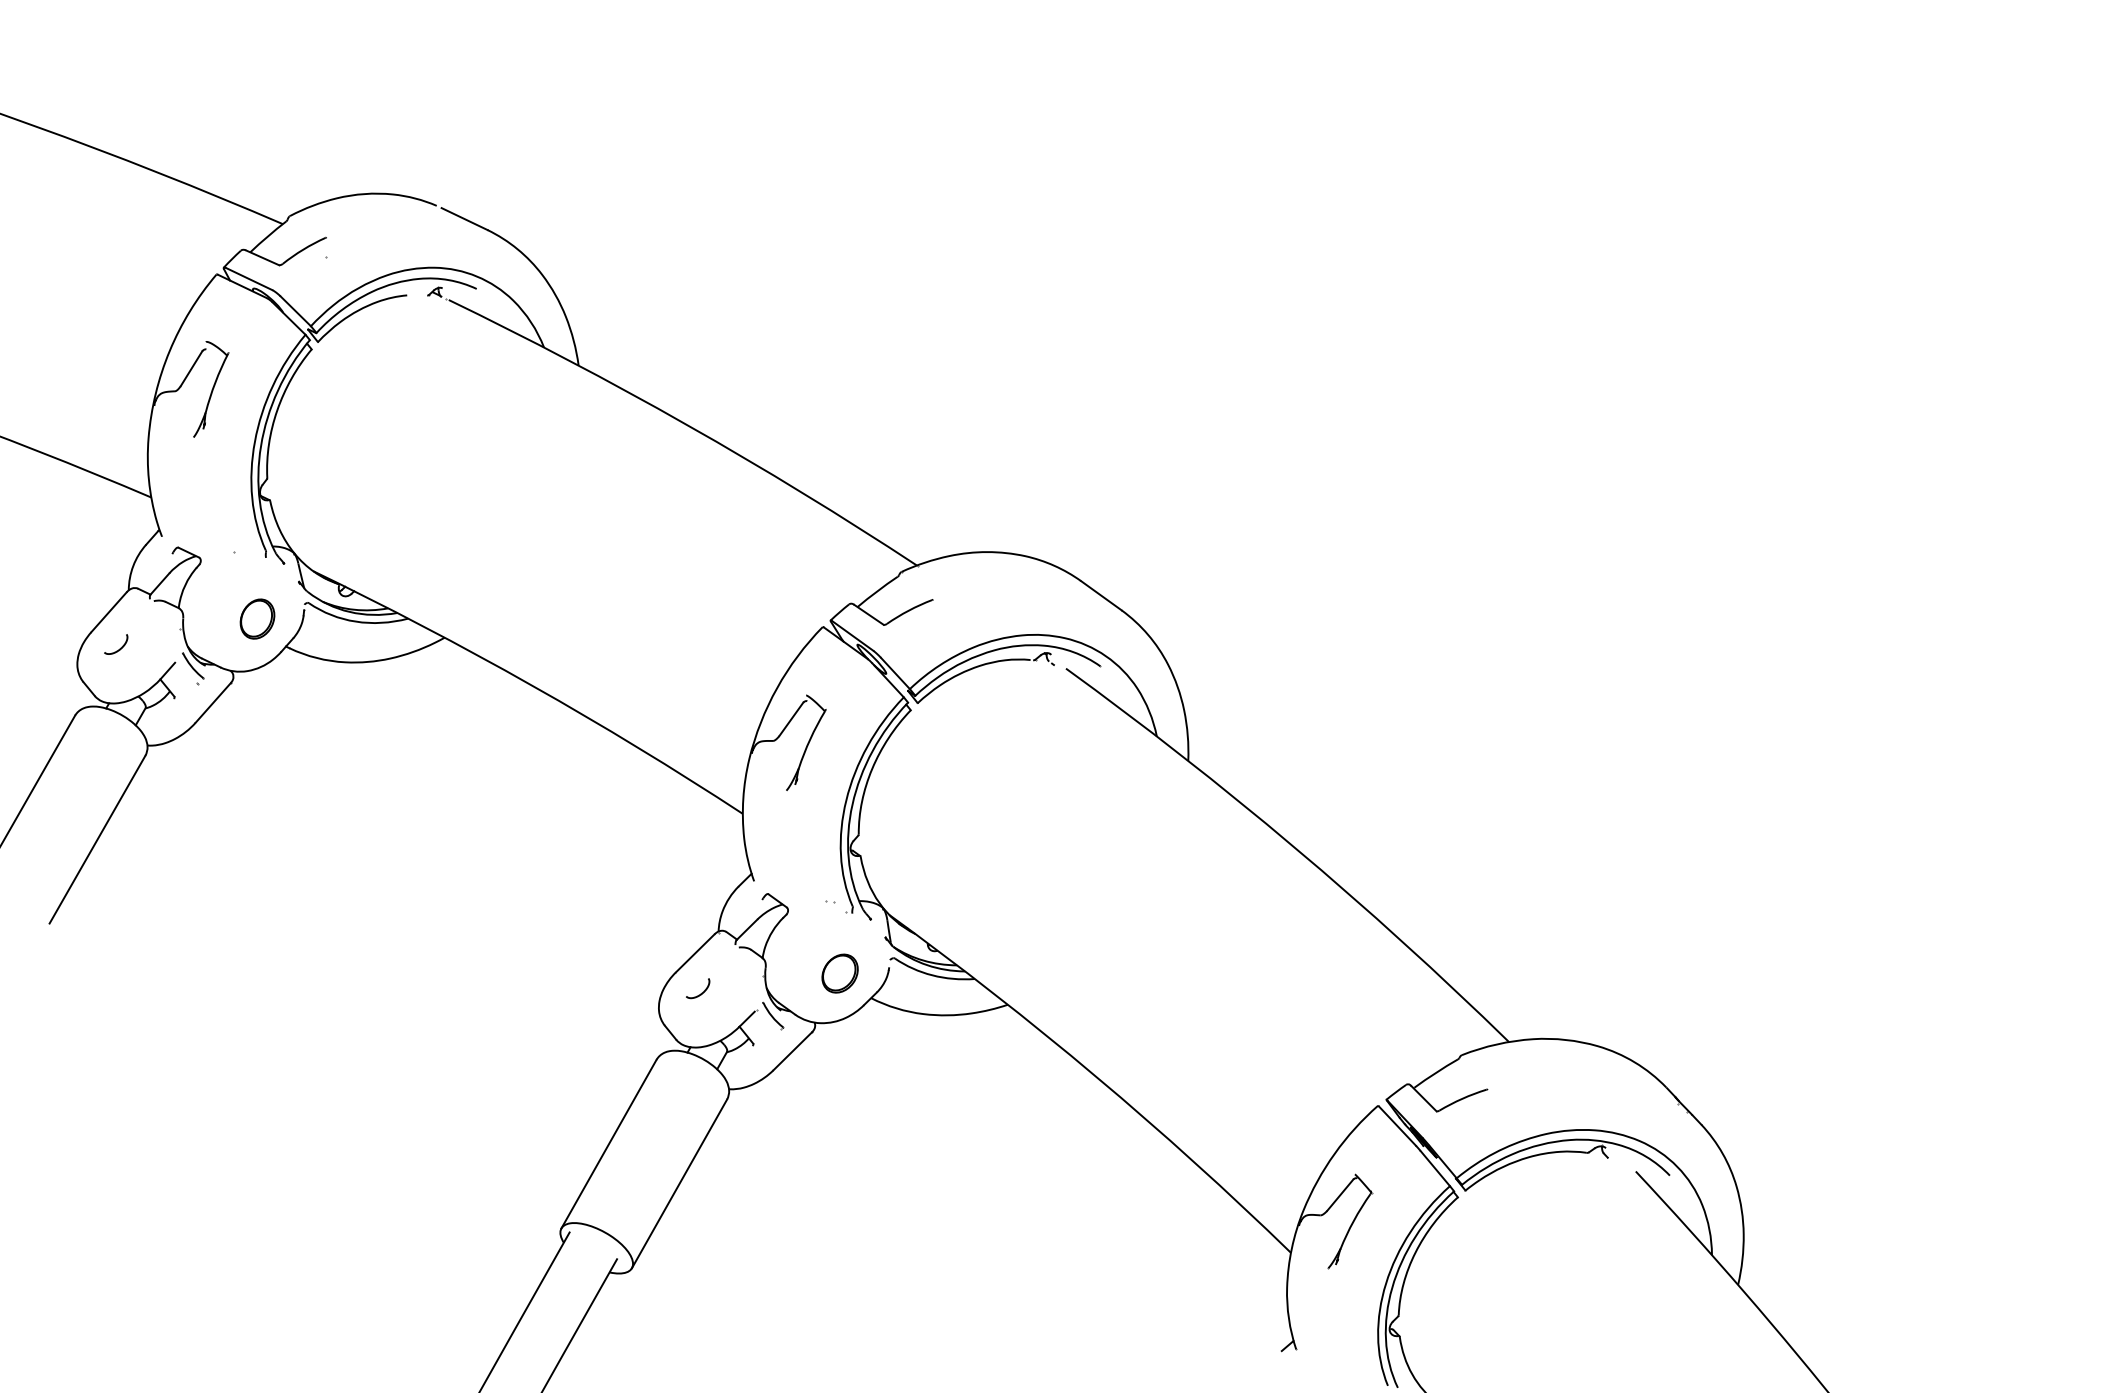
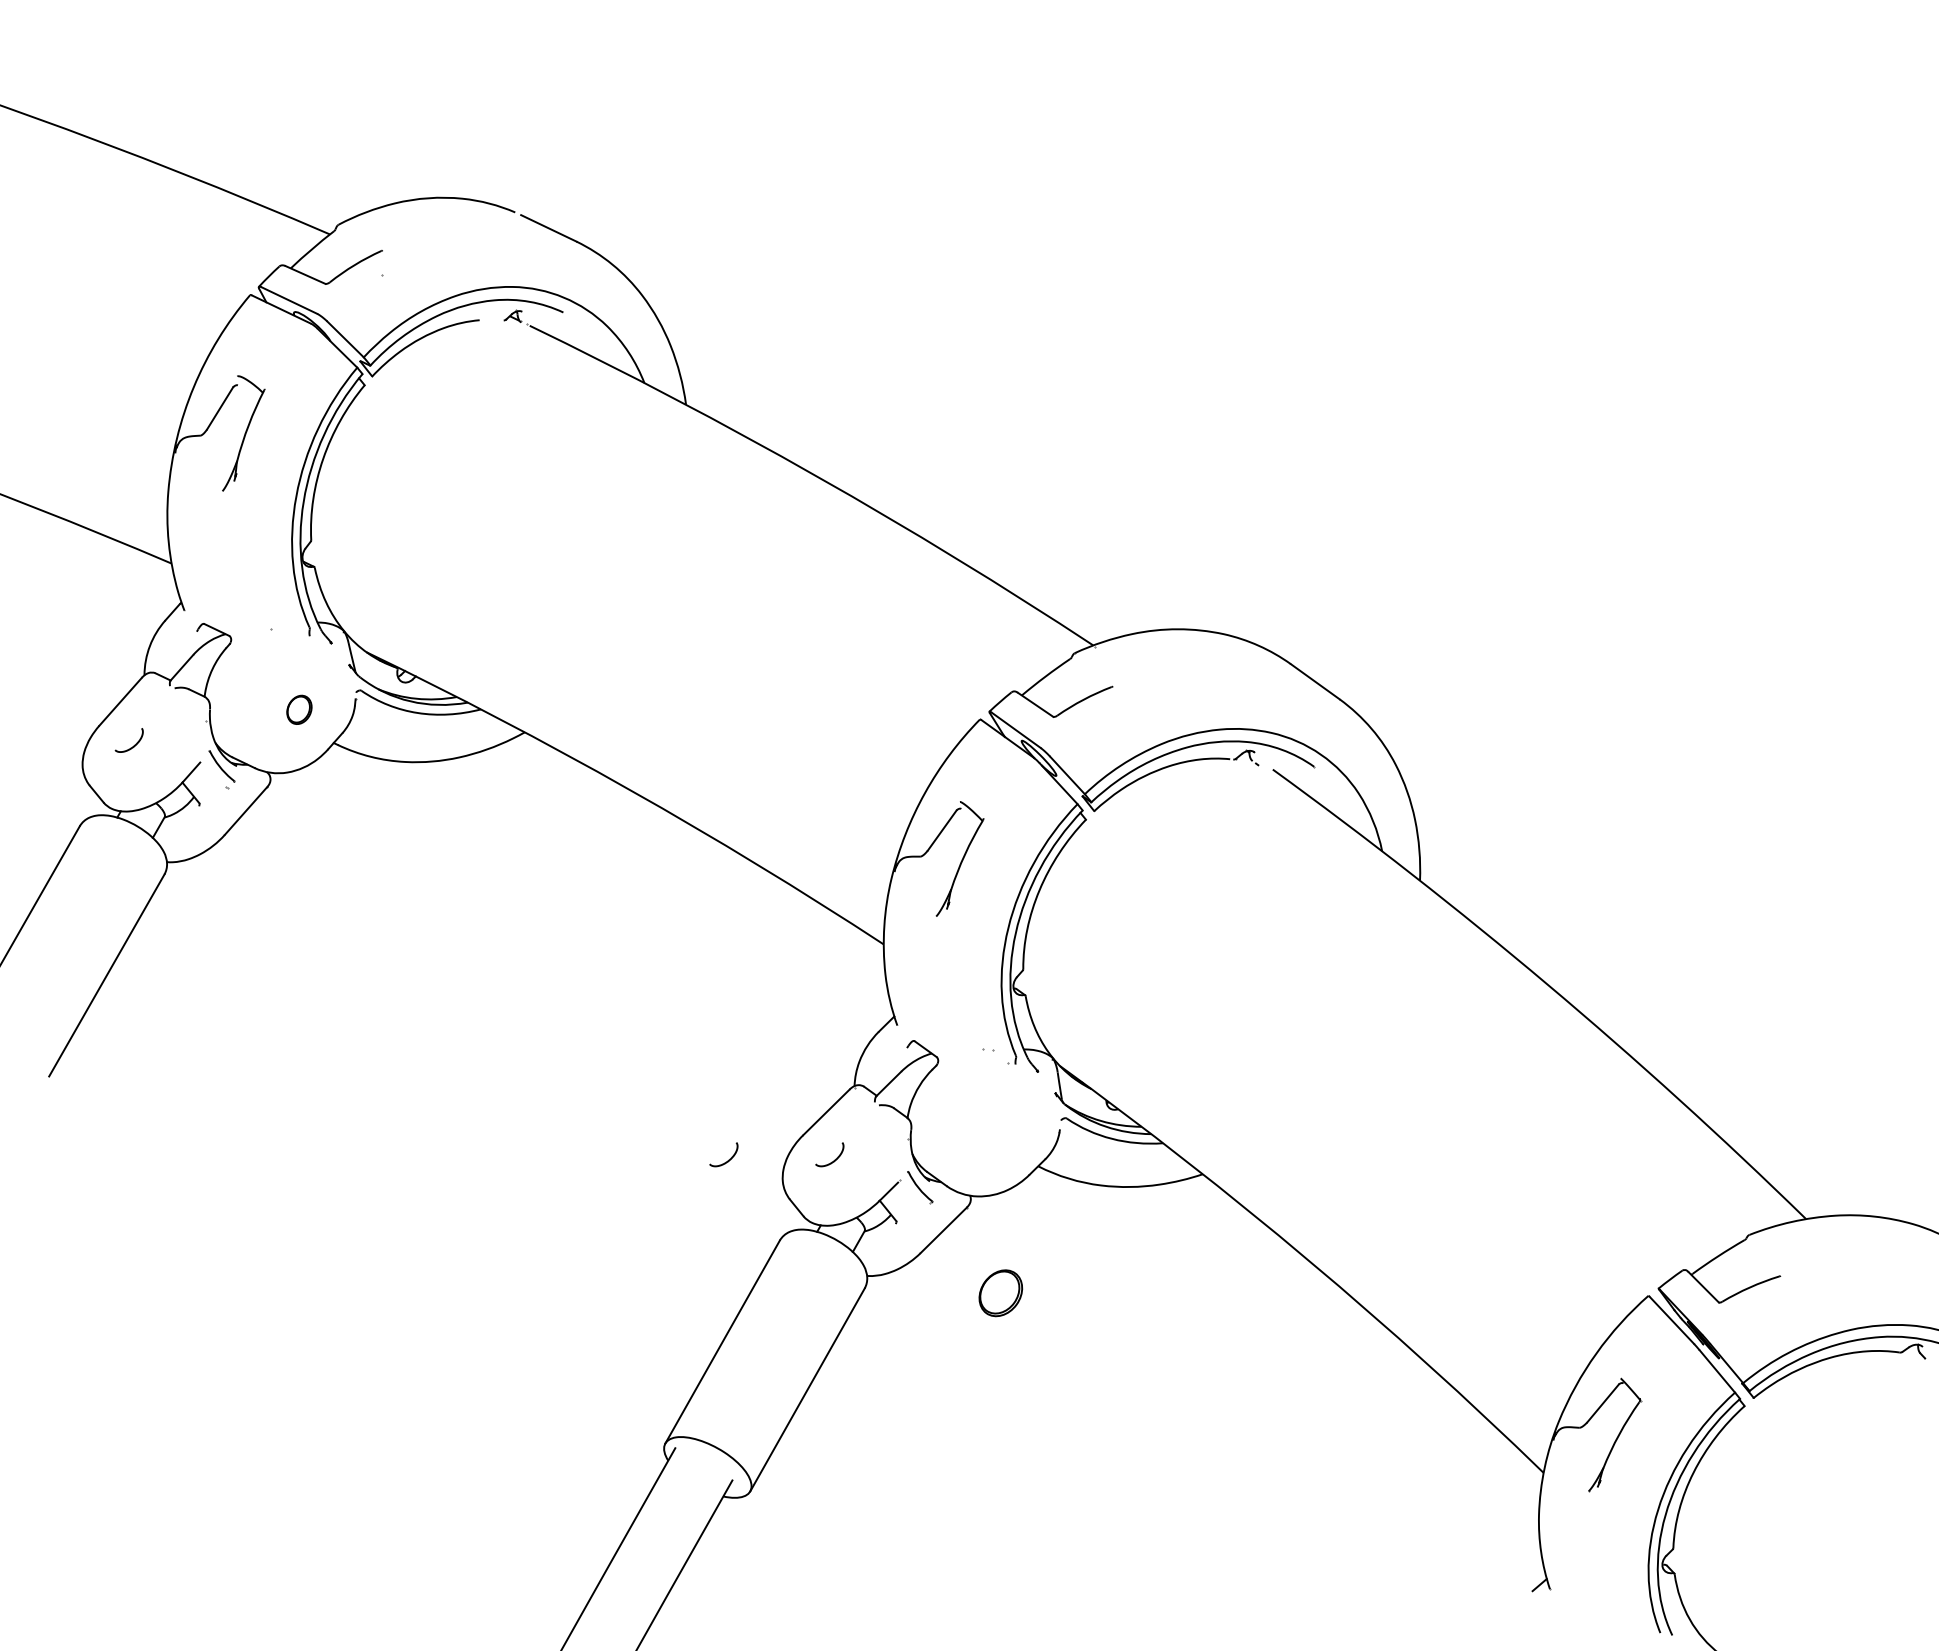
part: (257, 618) -> (299, 709), size x0.6
part: (839, 973) -> (1000, 1293), moved
curve: (613, 992) -> (728, 1159), added

